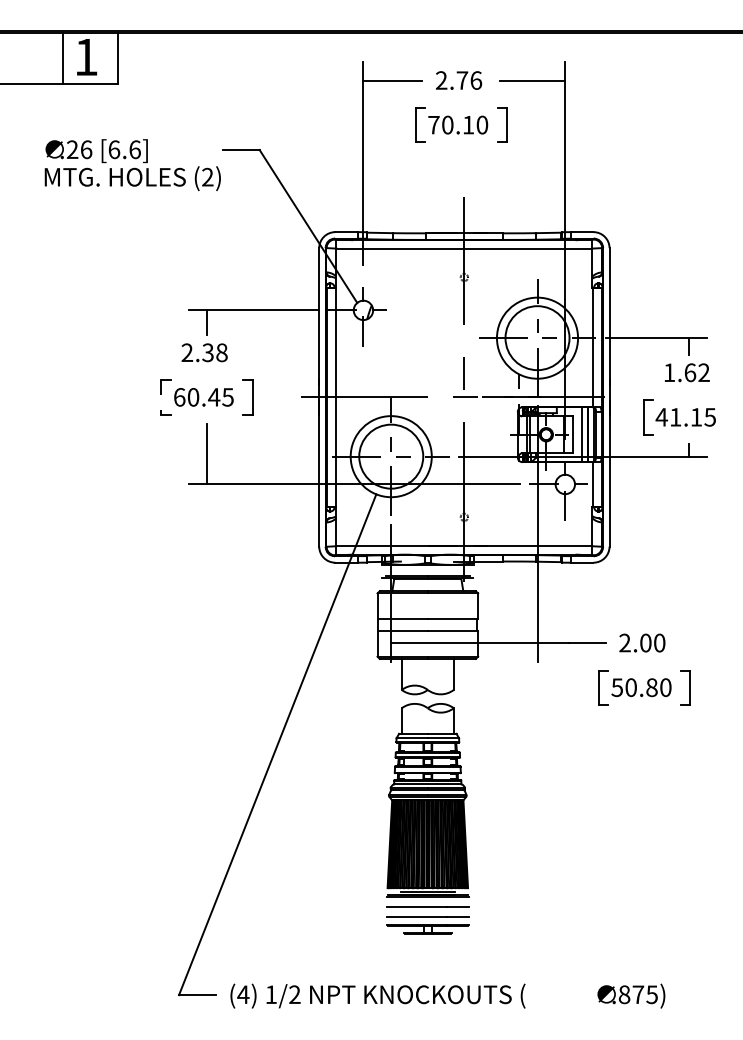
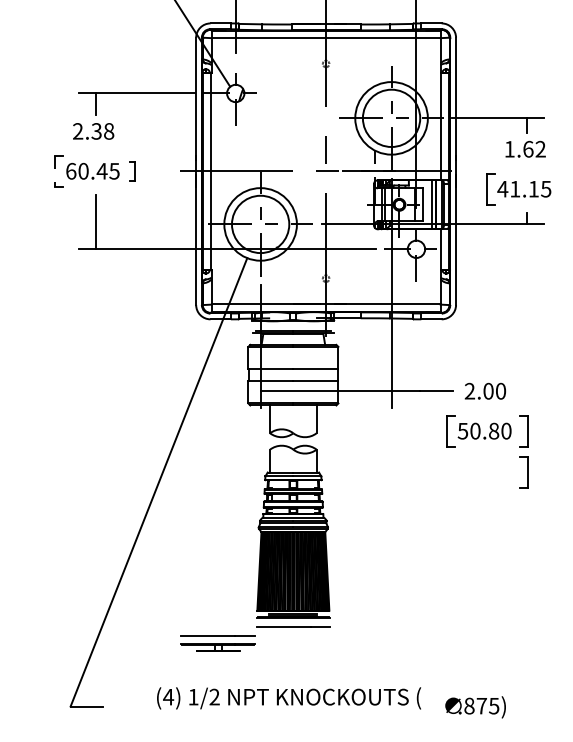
part: (247, 397) -> (131, 171), size x0.6
part: (685, 733) -> (524, 472), added
part: (427, 925) -> (217, 644), moved
text: (377, 995) -> (288, 697), moved

